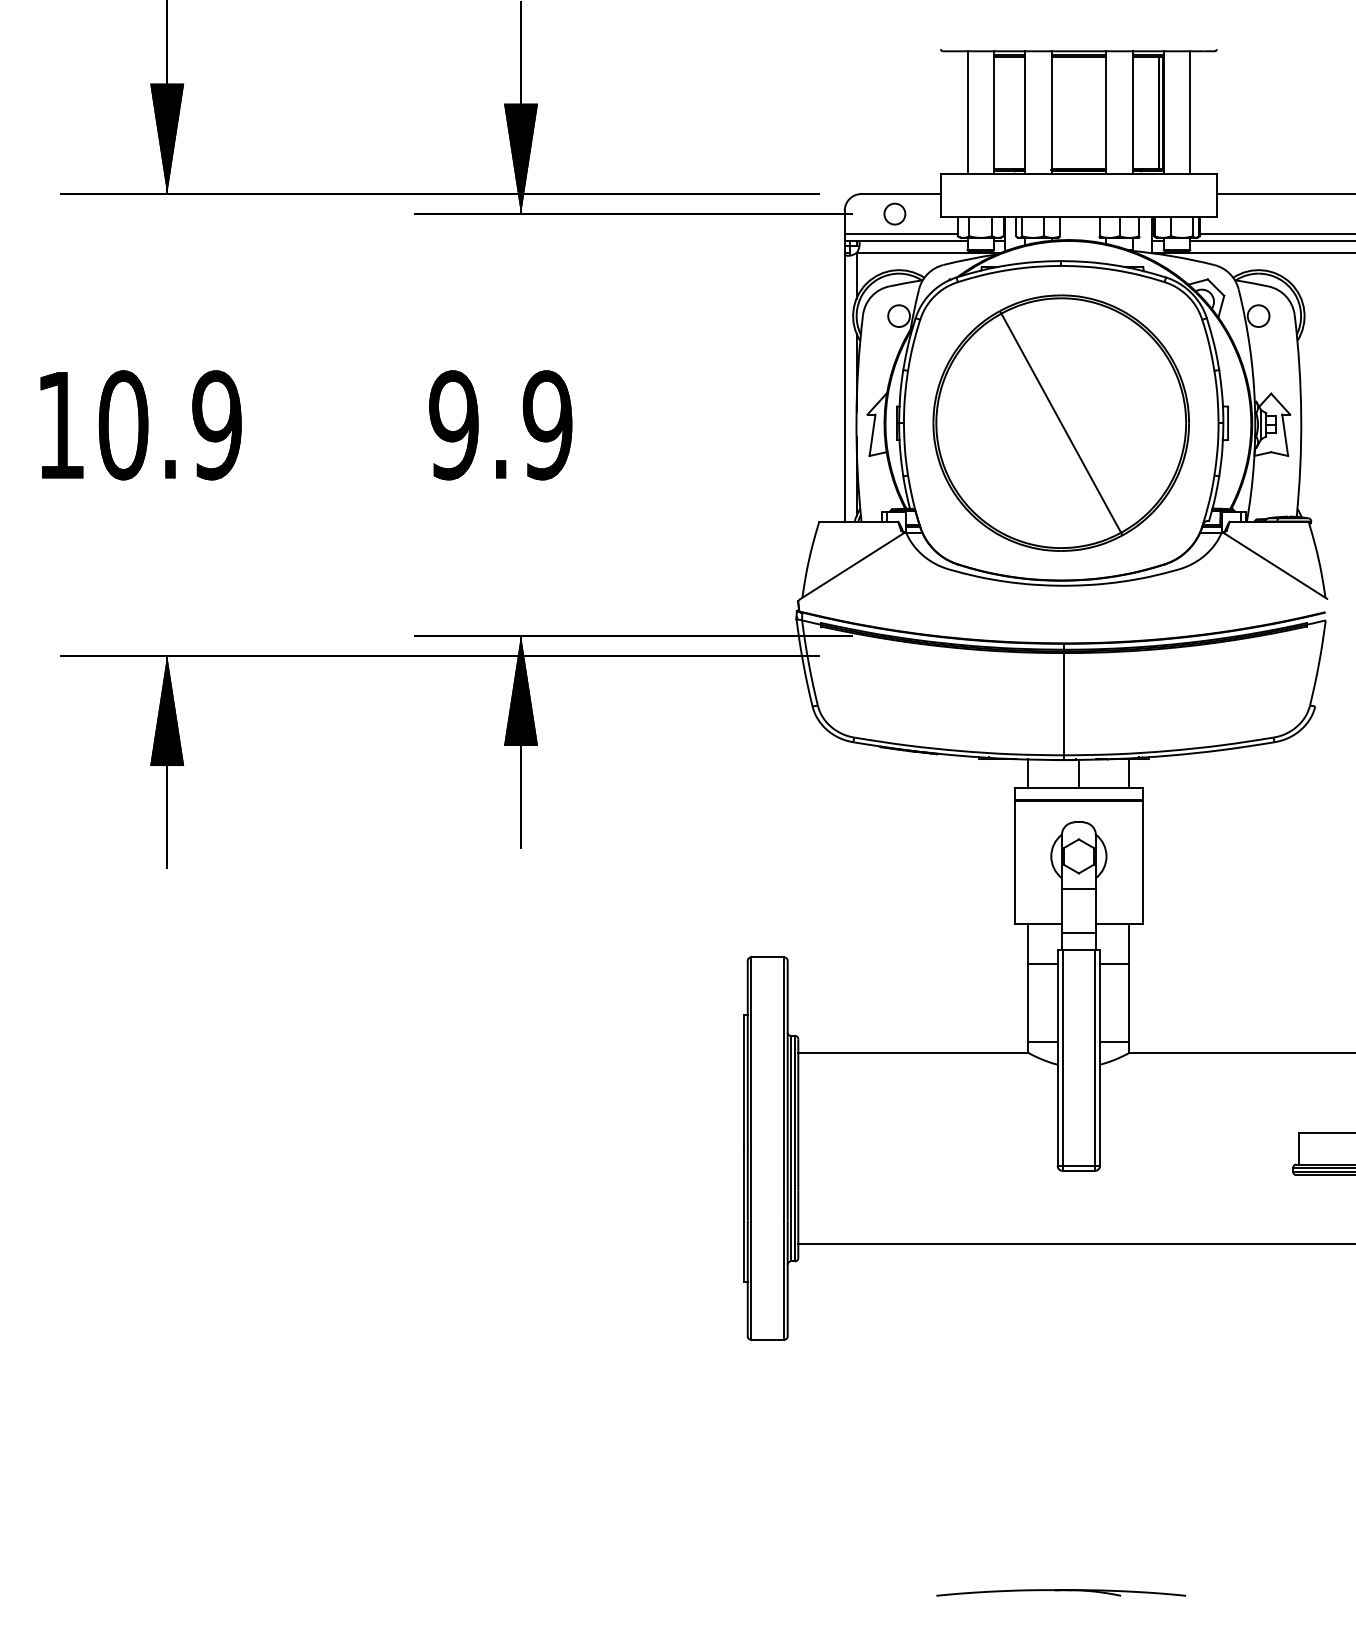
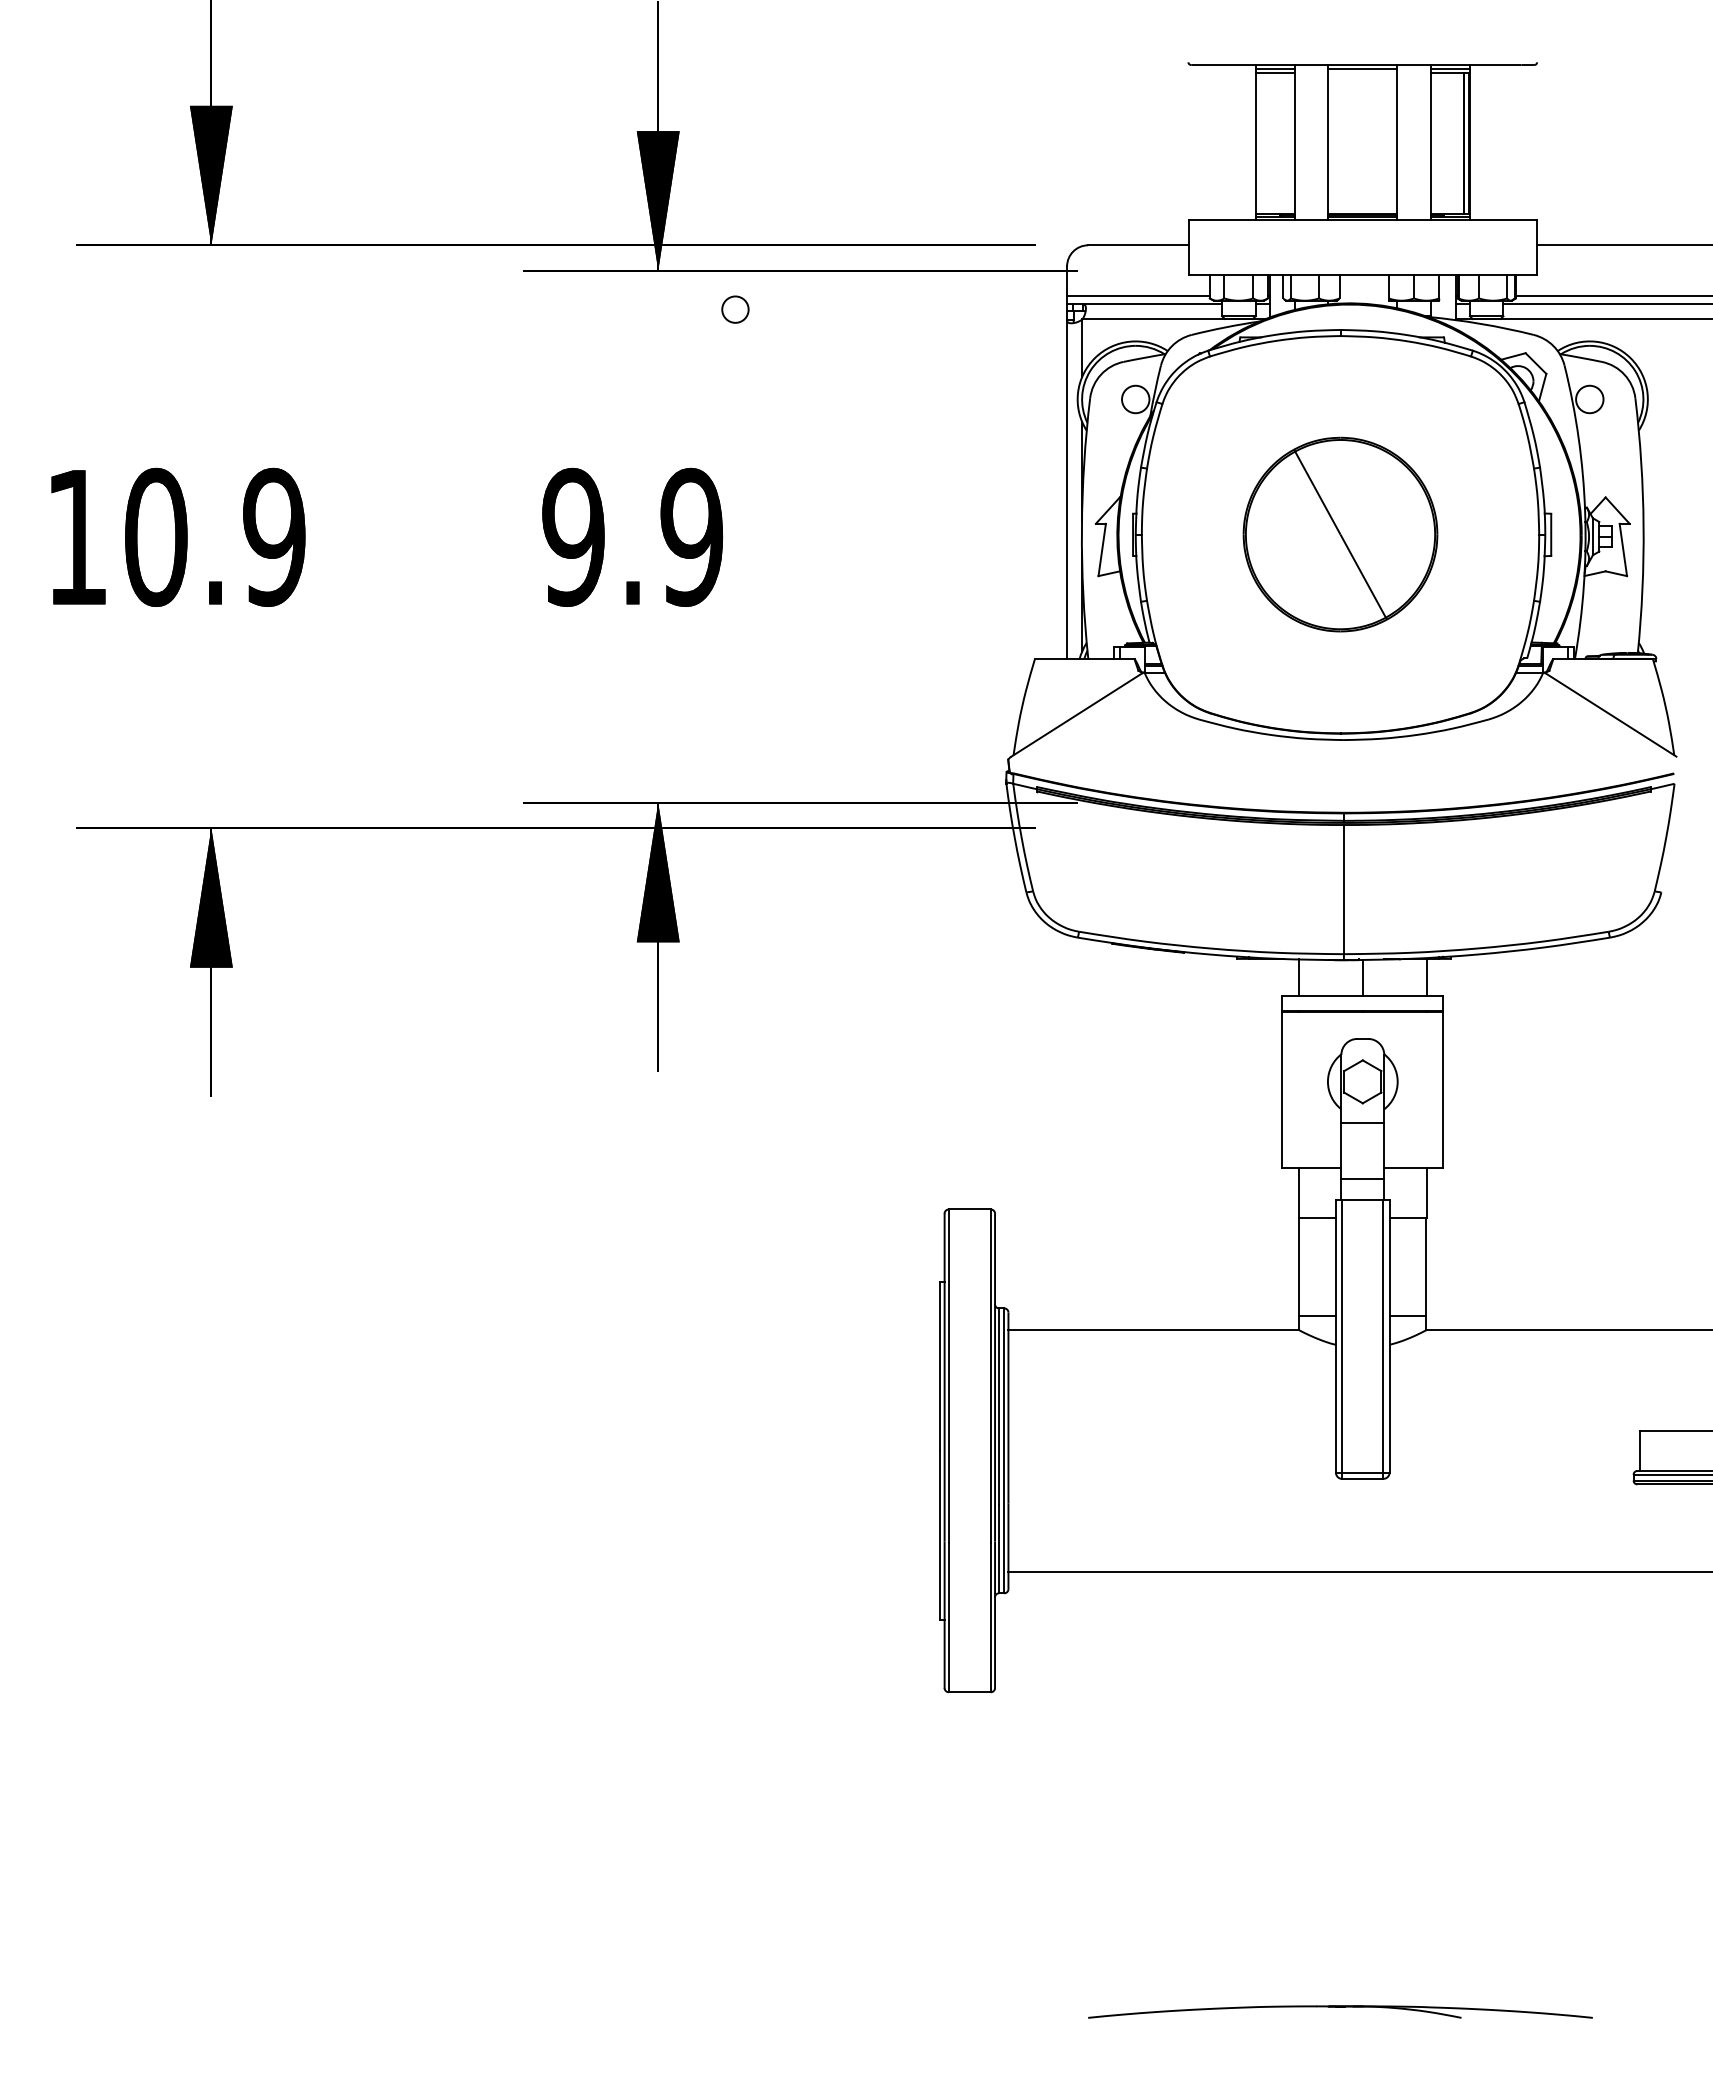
line: (1078, 57) -> (1362, 72), removed
line: (967, 112) -> (1222, 142), removed
line: (1190, 112) -> (1503, 142), removed
circle: (894, 214) -> (735, 309), moved
part: (1061, 423) -> (1340, 534), size x0.6
part: (1061, 1592) -> (1340, 2011), size x1.6

